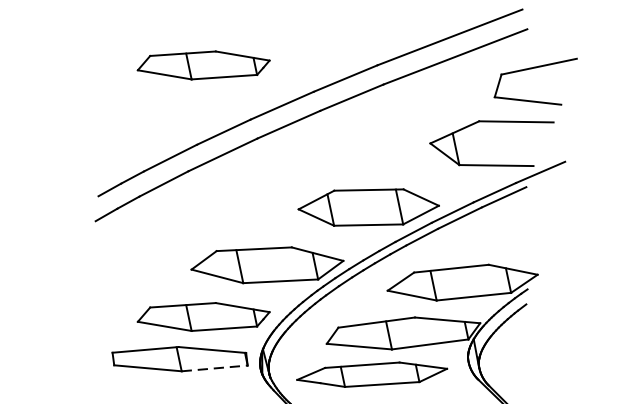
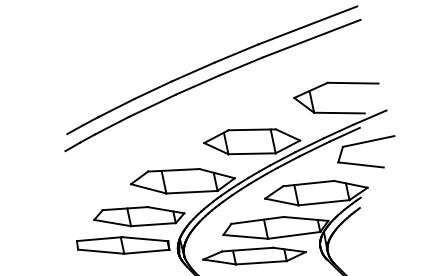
part: (204, 65) -> (139, 44), removed
part: (534, 69) -> (365, 143), moved
line: (214, 367) -> (146, 251), dashed -> solid

